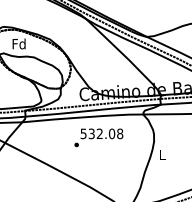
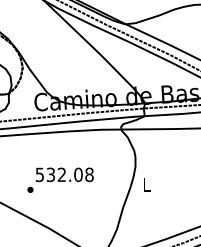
text: (98, 137) -> (60, 179), moved

